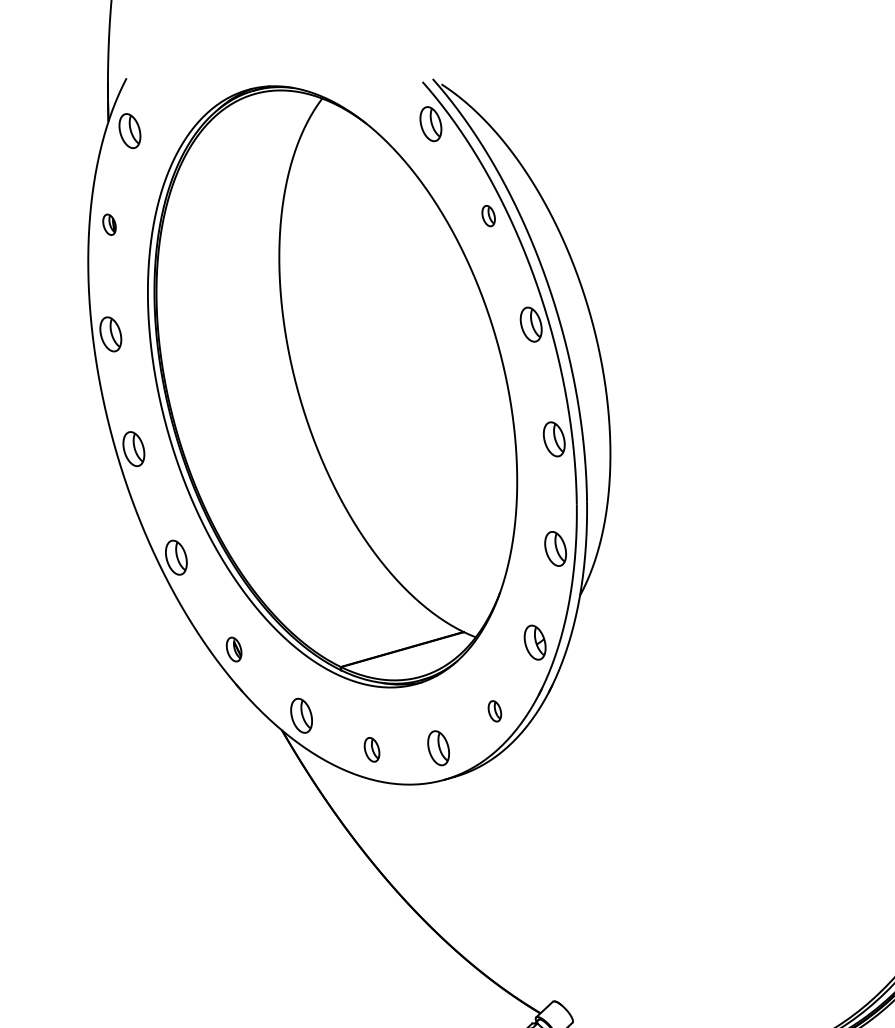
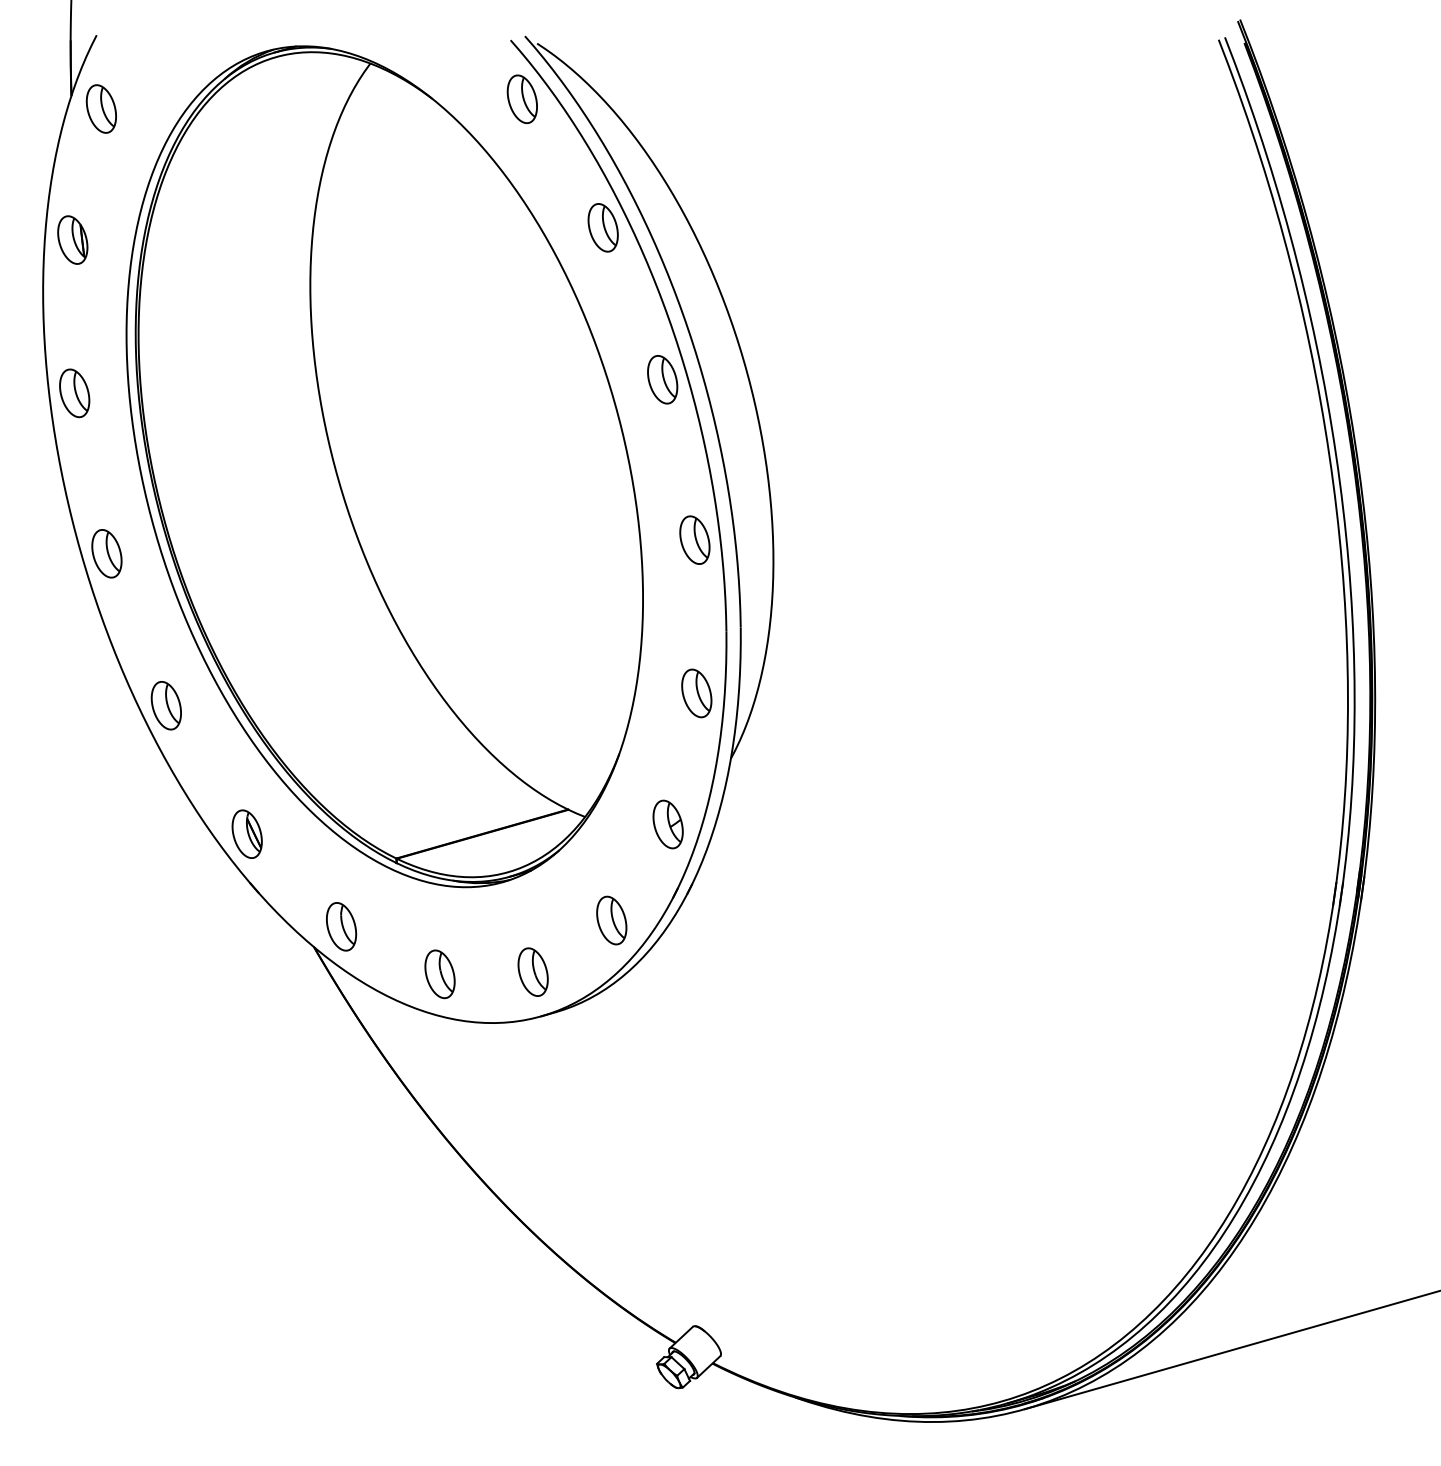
part: (488, 215) -> (602, 227), size x1.67
part: (109, 224) -> (72, 239), size x1.67
part: (233, 649) -> (246, 833), size x1.43
part: (494, 711) -> (611, 920), size x1.67
part: (371, 749) -> (439, 974), size x1.43

